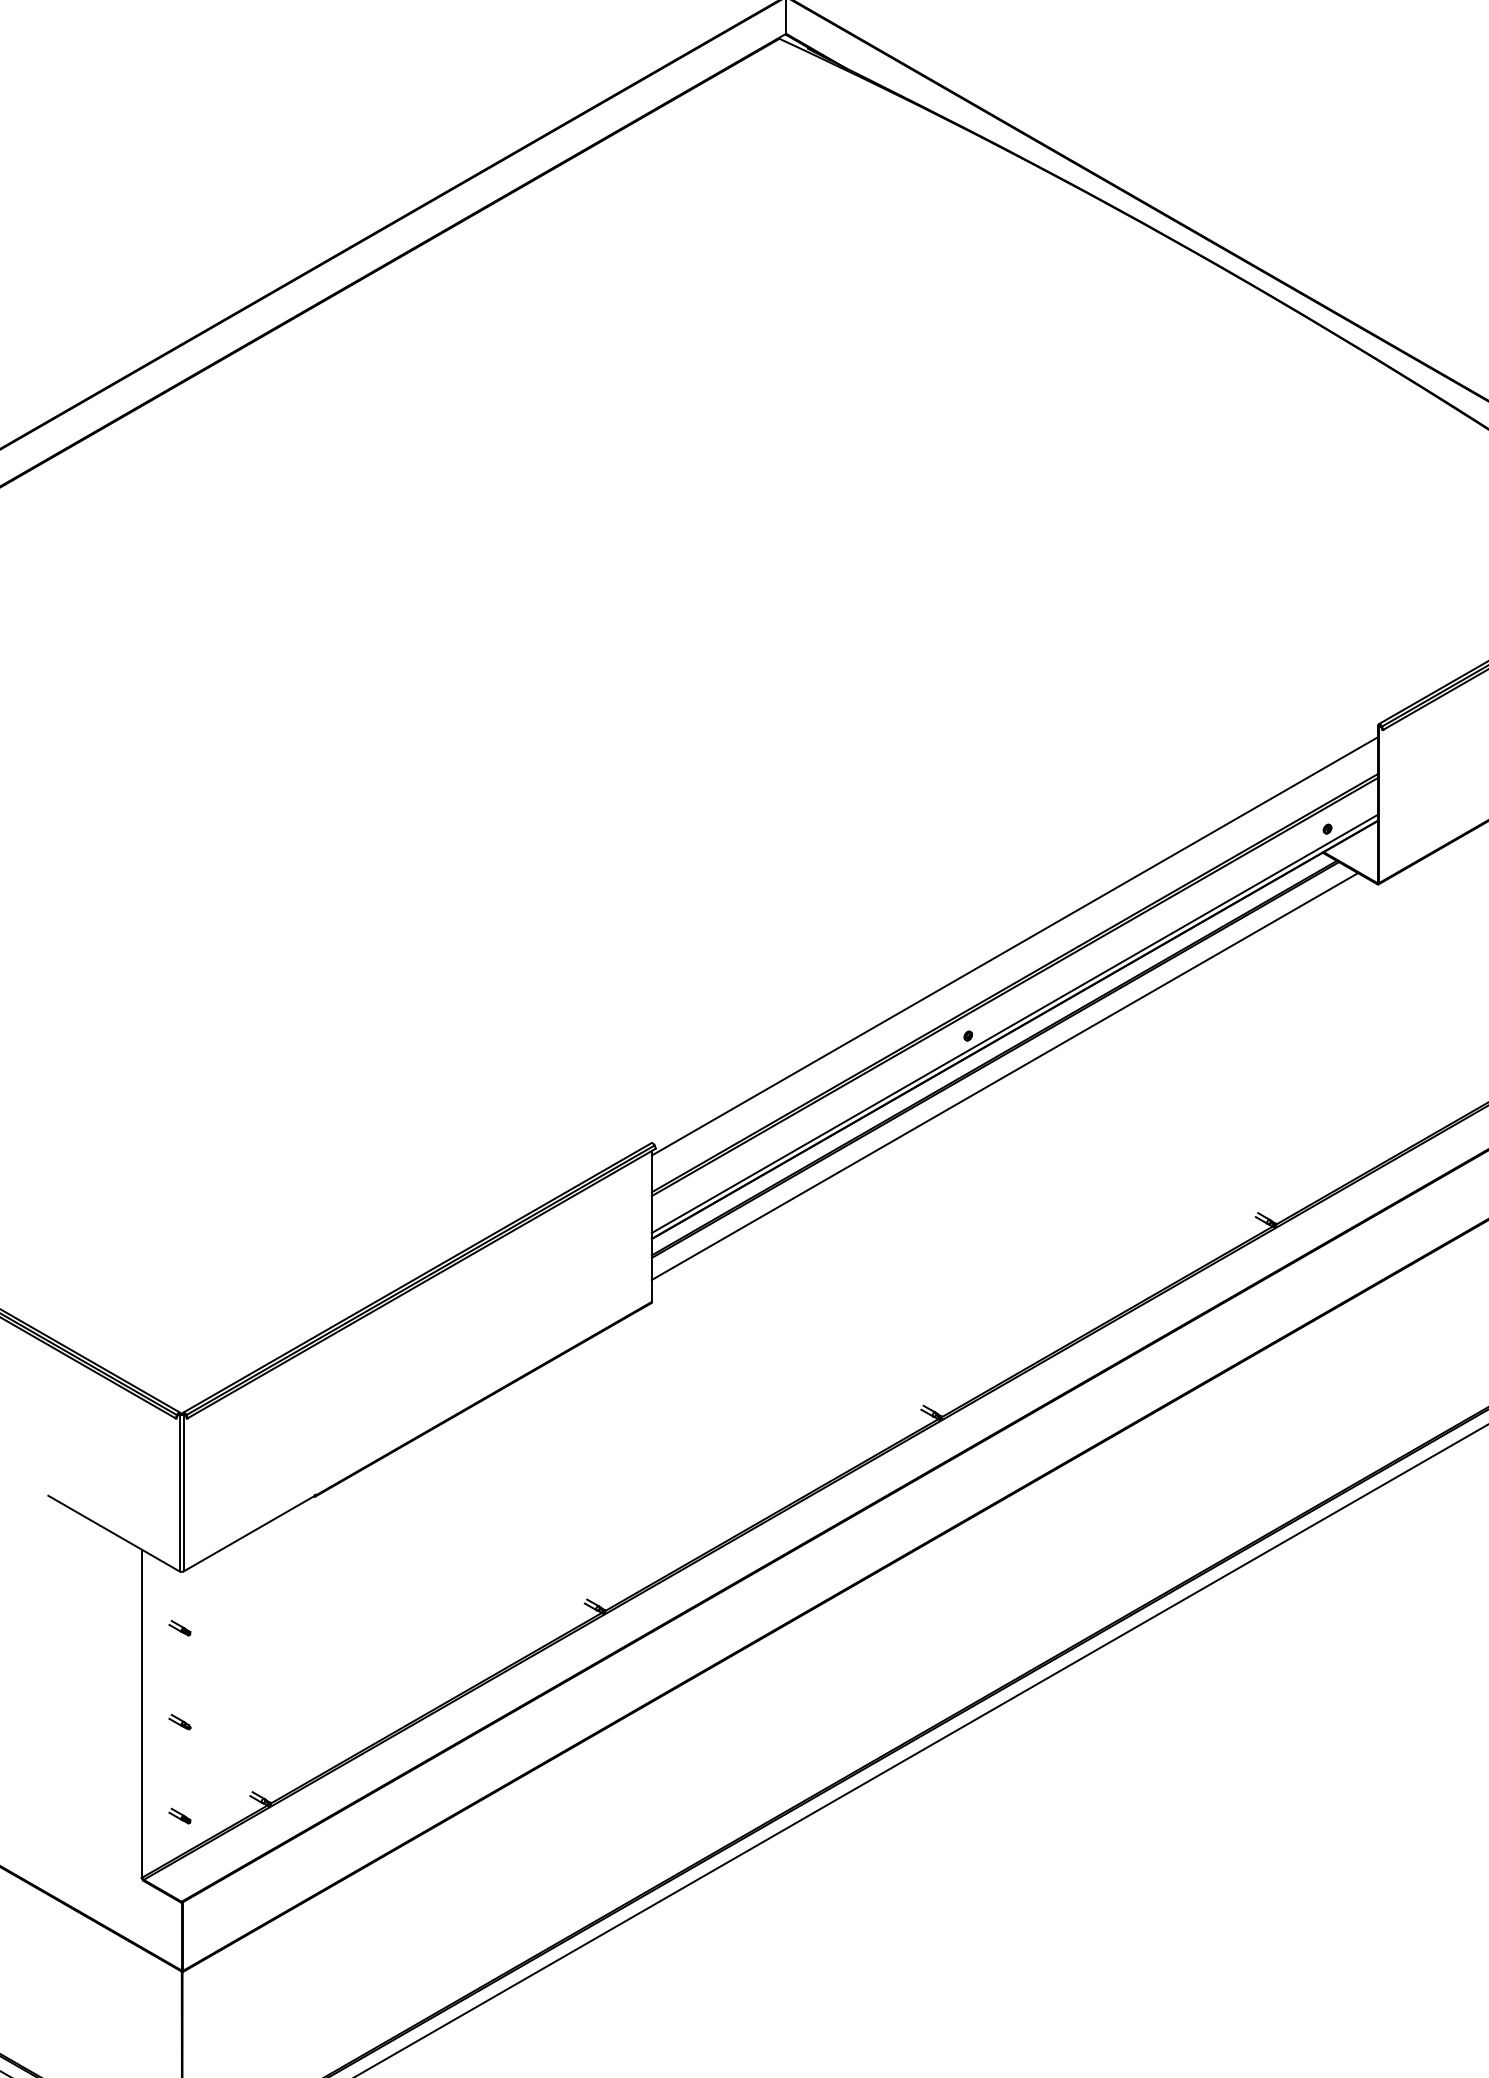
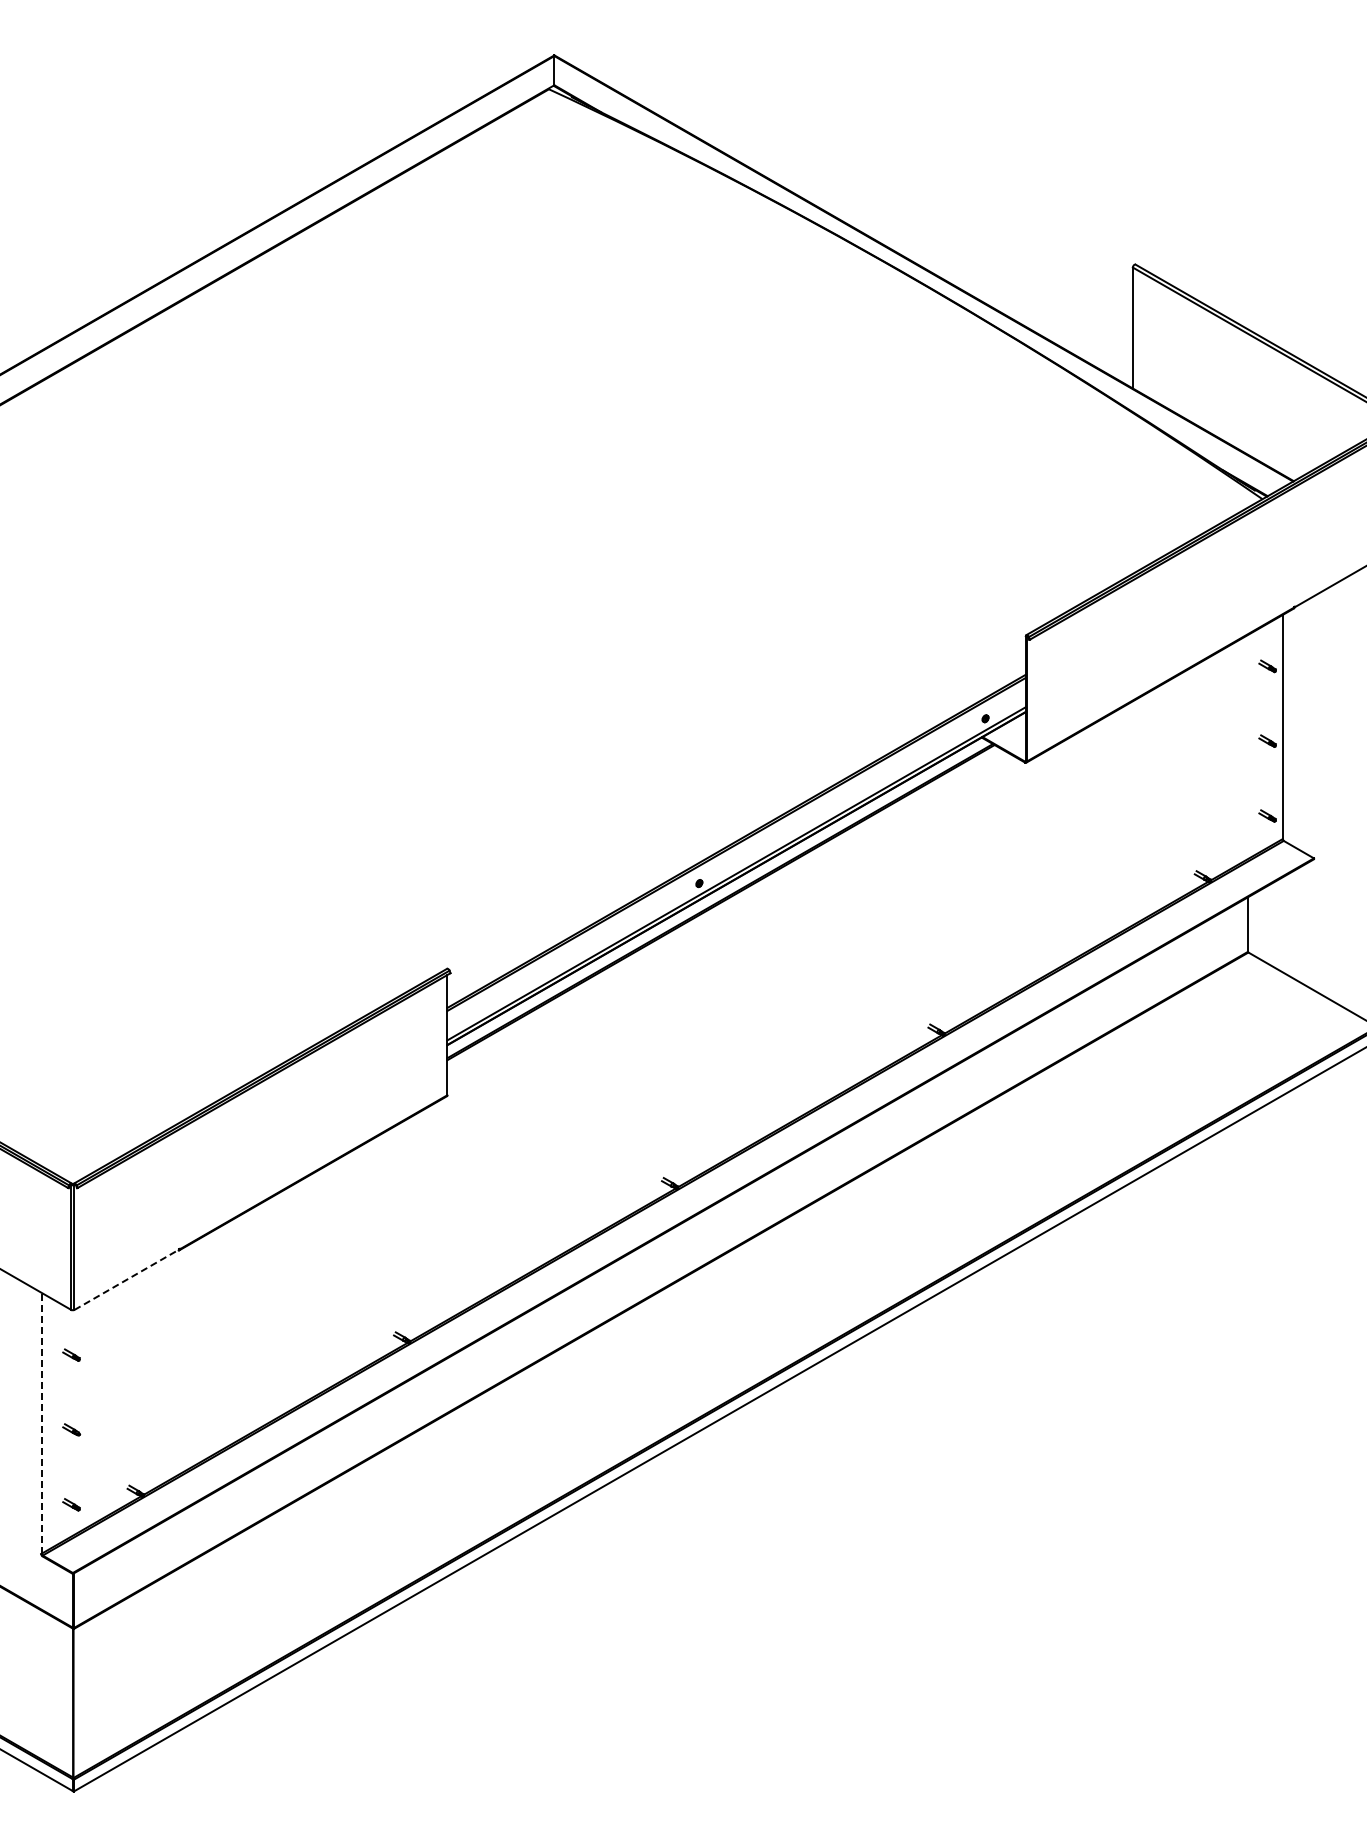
line: (1014, 945) -> (736, 811), removed
line: (1004, 1076) -> (728, 915), removed
line: (250, 1533) -> (127, 1279), solid -> dashed
line: (142, 1712) -> (41, 1422), solid -> dashed

